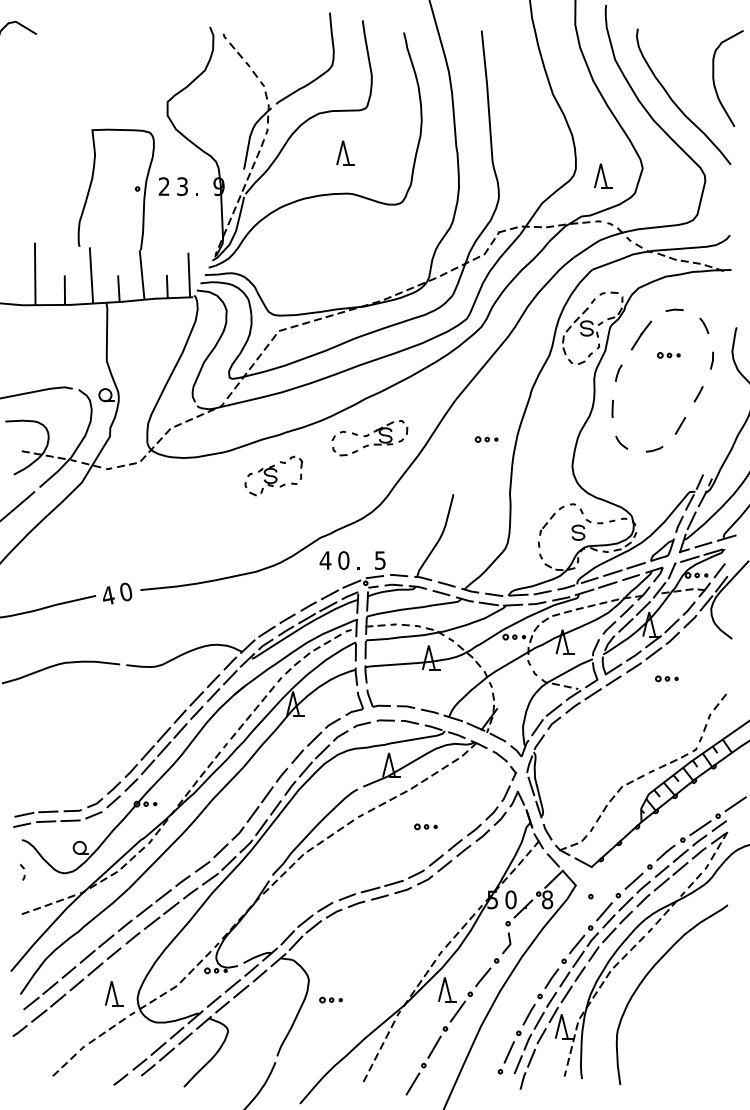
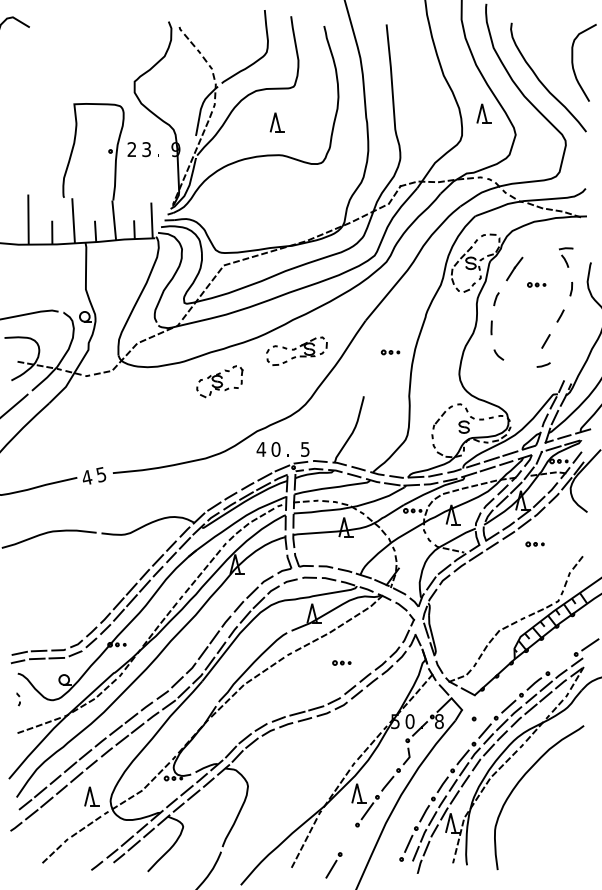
part: (603, 175) -> (484, 113), moved
curve: (674, 309) -> (566, 248), moved
curve: (654, 449) -> (543, 365), moved
text: (125, 591) -> (100, 474), 0 -> 5
line: (700, 828) -> (562, 664), removed
part: (330, 999) -> (265, 801), removed
line: (434, 1046) -> (348, 839), removed

